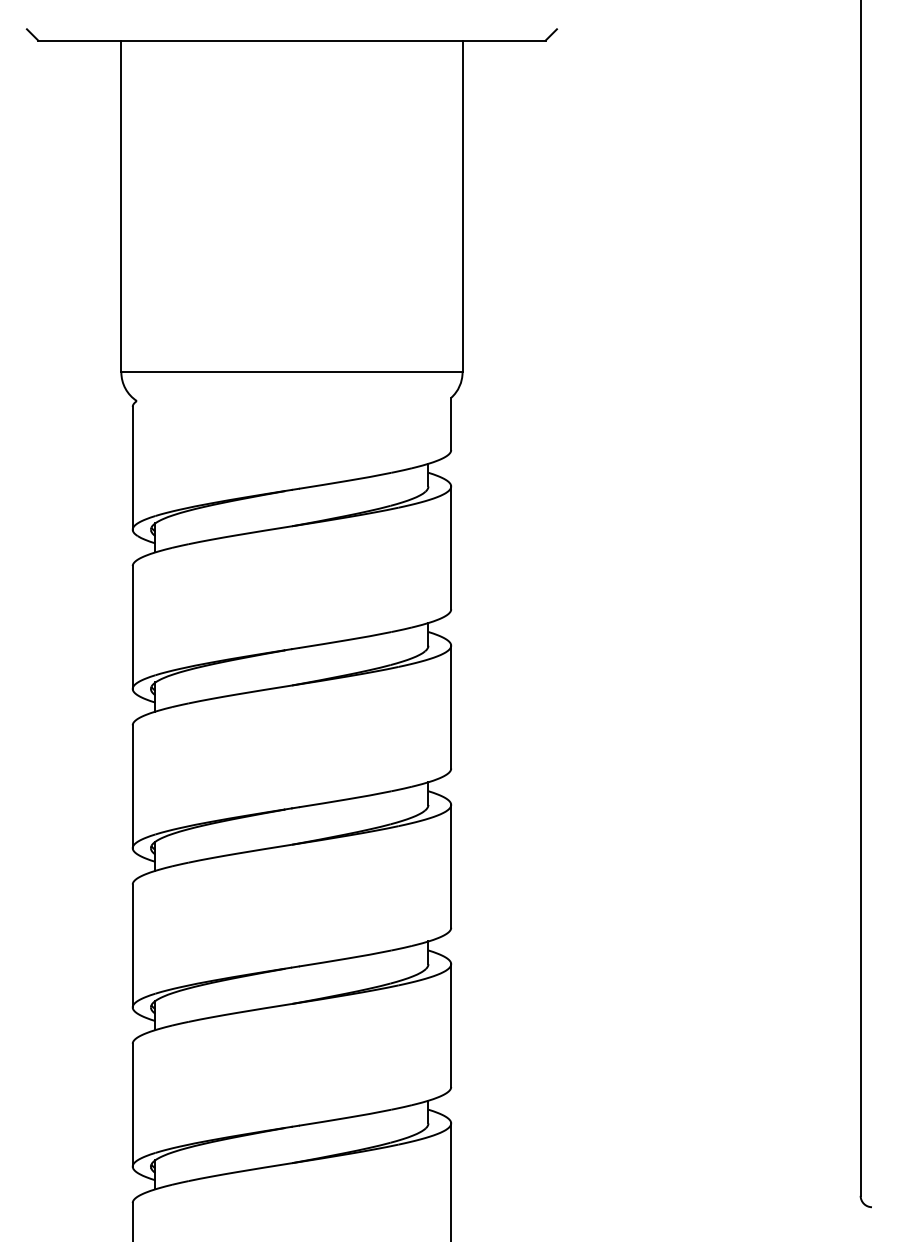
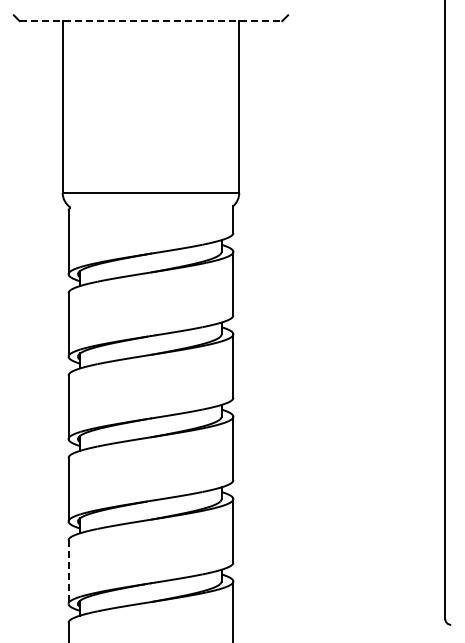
line: (292, 41) -> (151, 21), solid -> dashed
line: (132, 1106) -> (68, 572), solid -> dashed

